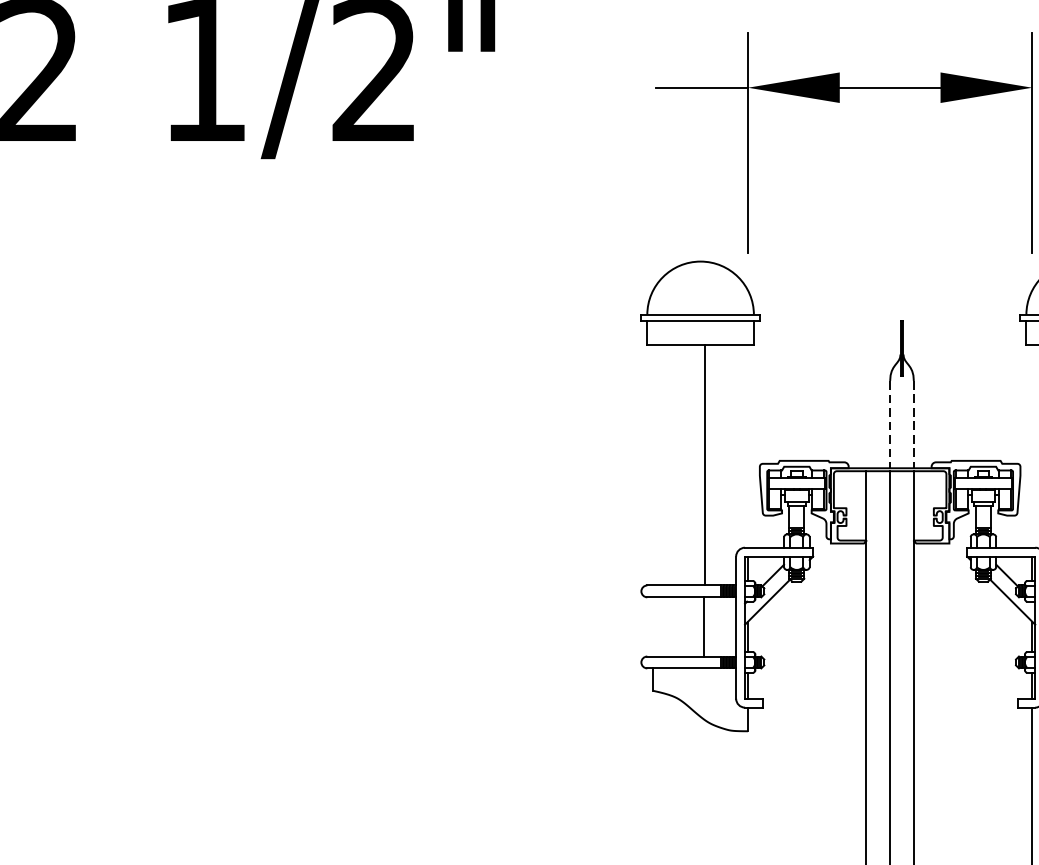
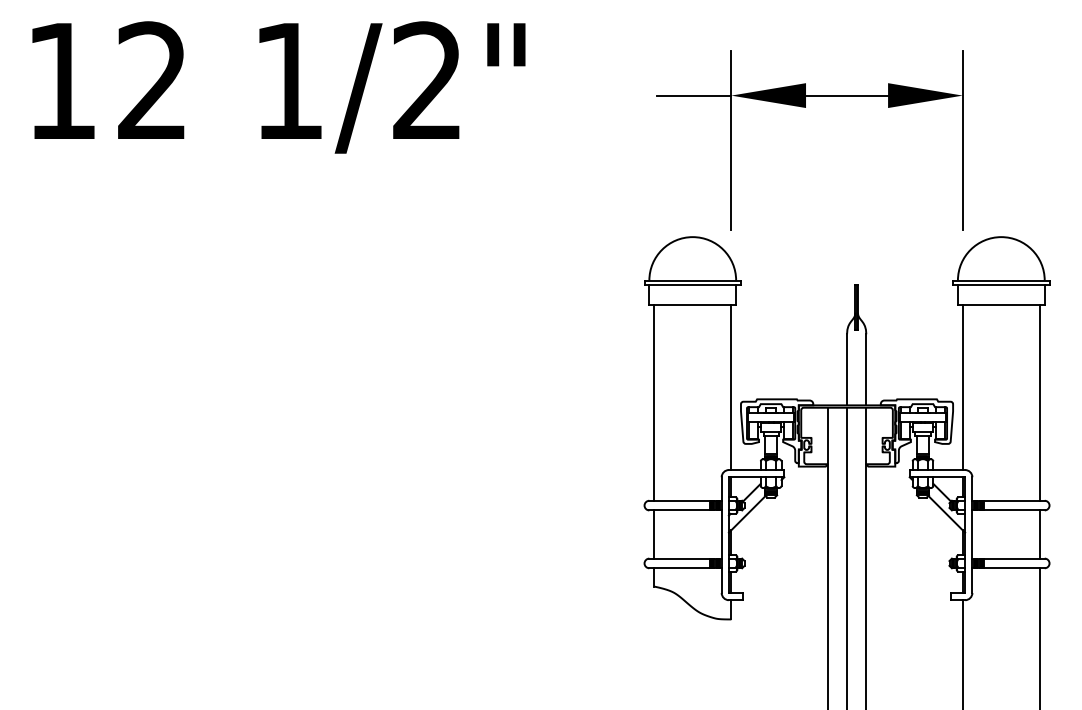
line: (890, 424) -> (847, 369), dashed -> solid
line: (914, 424) -> (866, 369), dashed -> solid
line: (748, 446) -> (731, 387), added
line: (1031, 446) -> (962, 387), added
line: (705, 464) -> (654, 402), moved
line: (703, 626) -> (654, 534), moved

